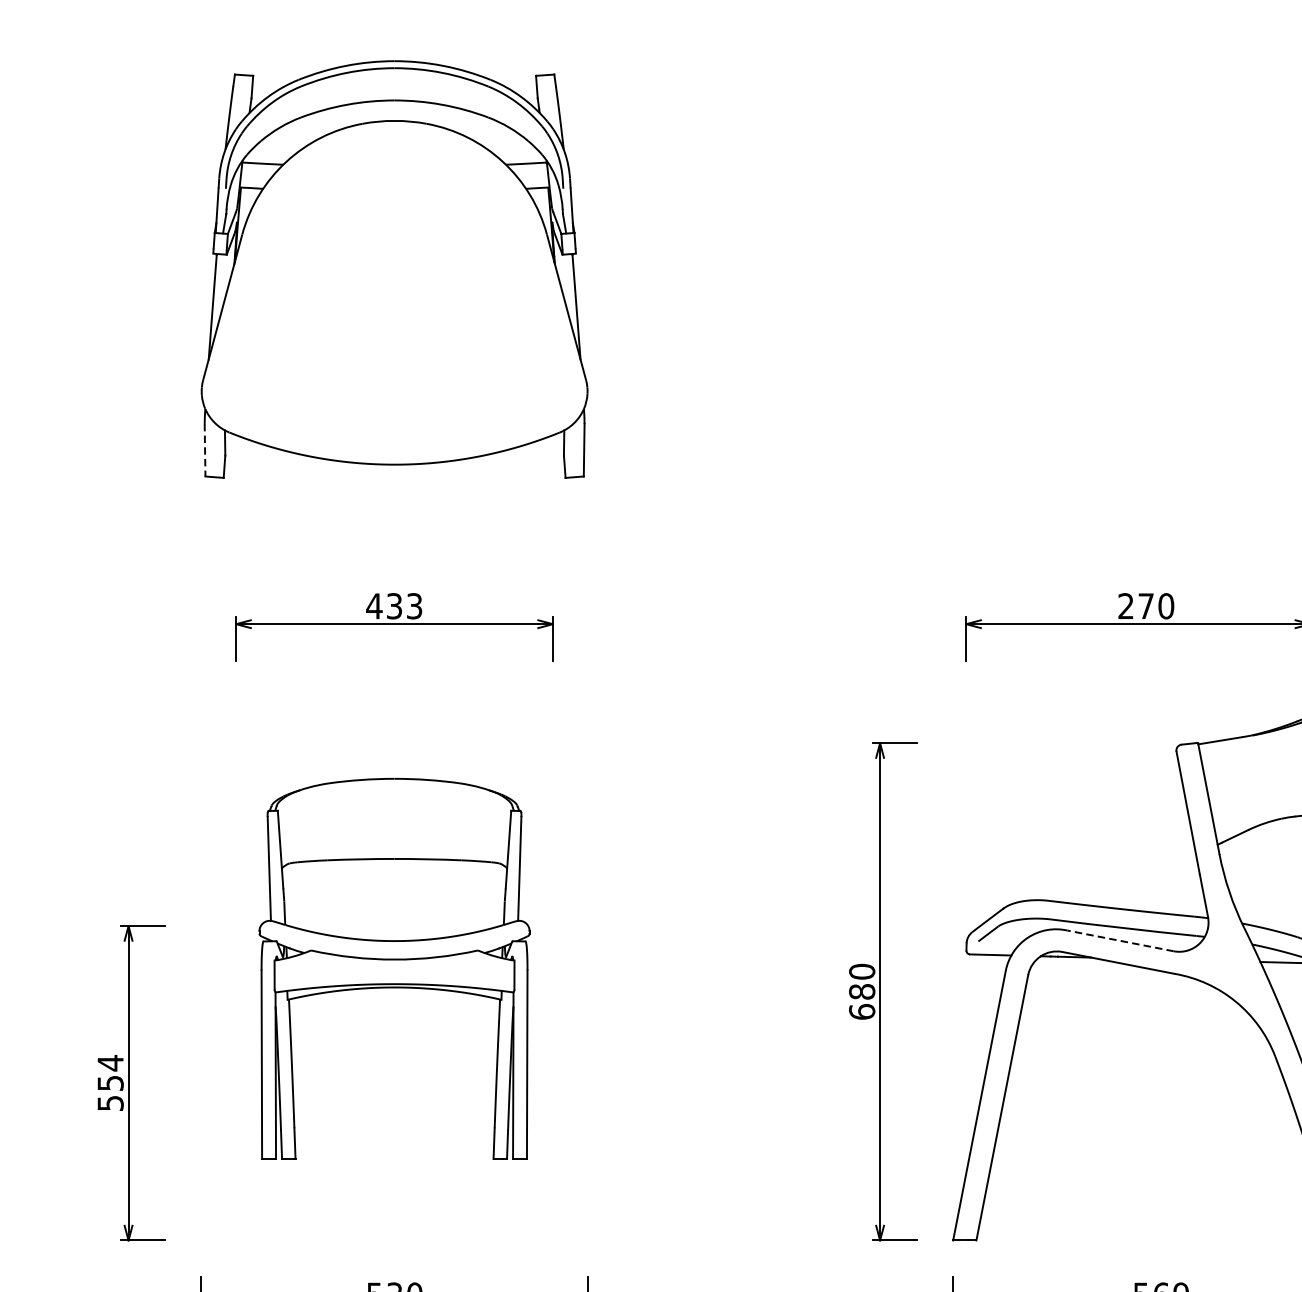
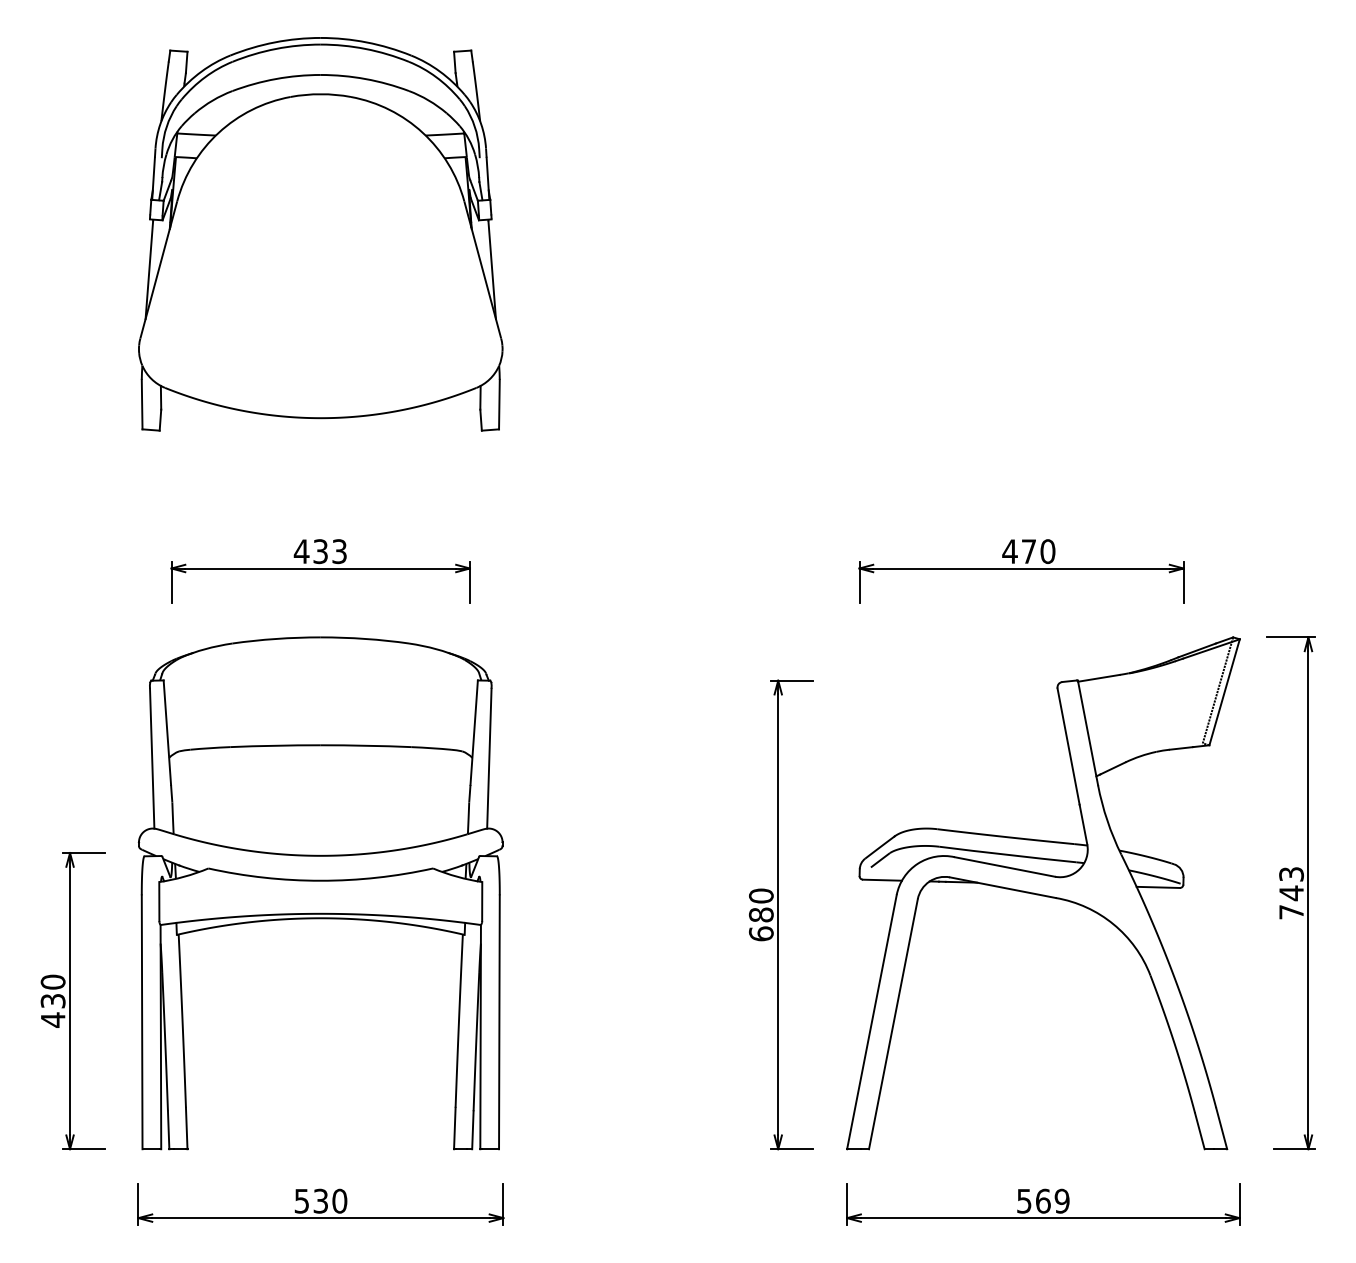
line: (205, 450) -> (142, 404), dashed -> solid
text: (1125, 606) -> (1009, 551), 270 -> 470
line: (1120, 940) -> (1004, 866), dashed -> solid
part: (394, 969) -> (320, 893), size x1.43
text: (109, 1082) -> (52, 1000), 554 -> 430

